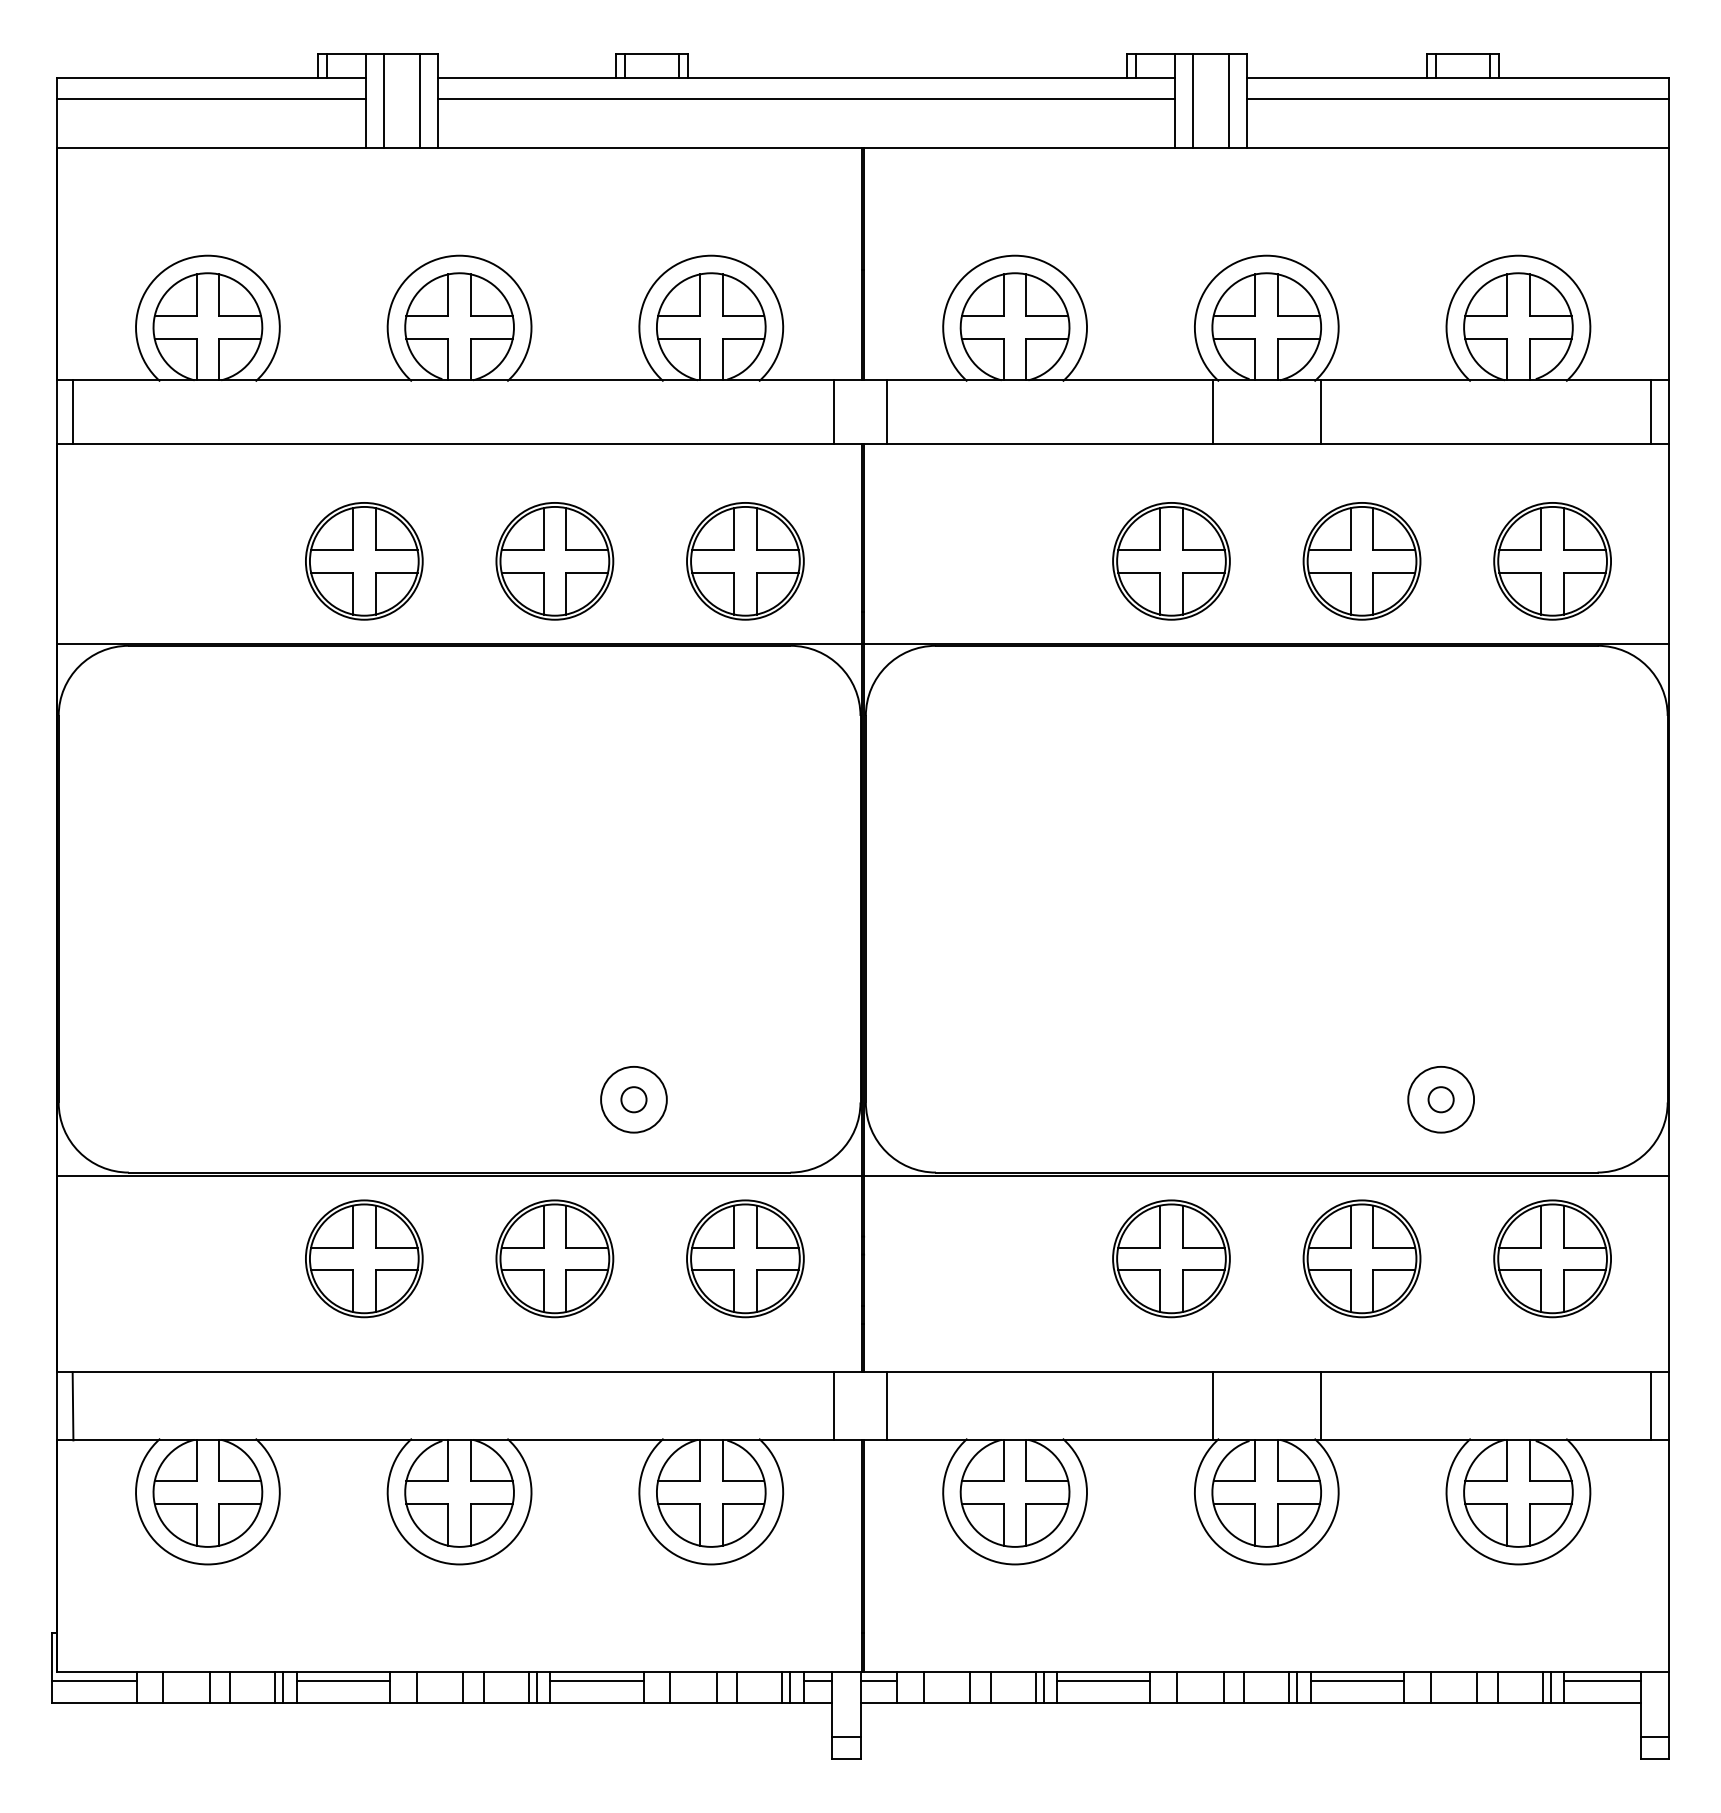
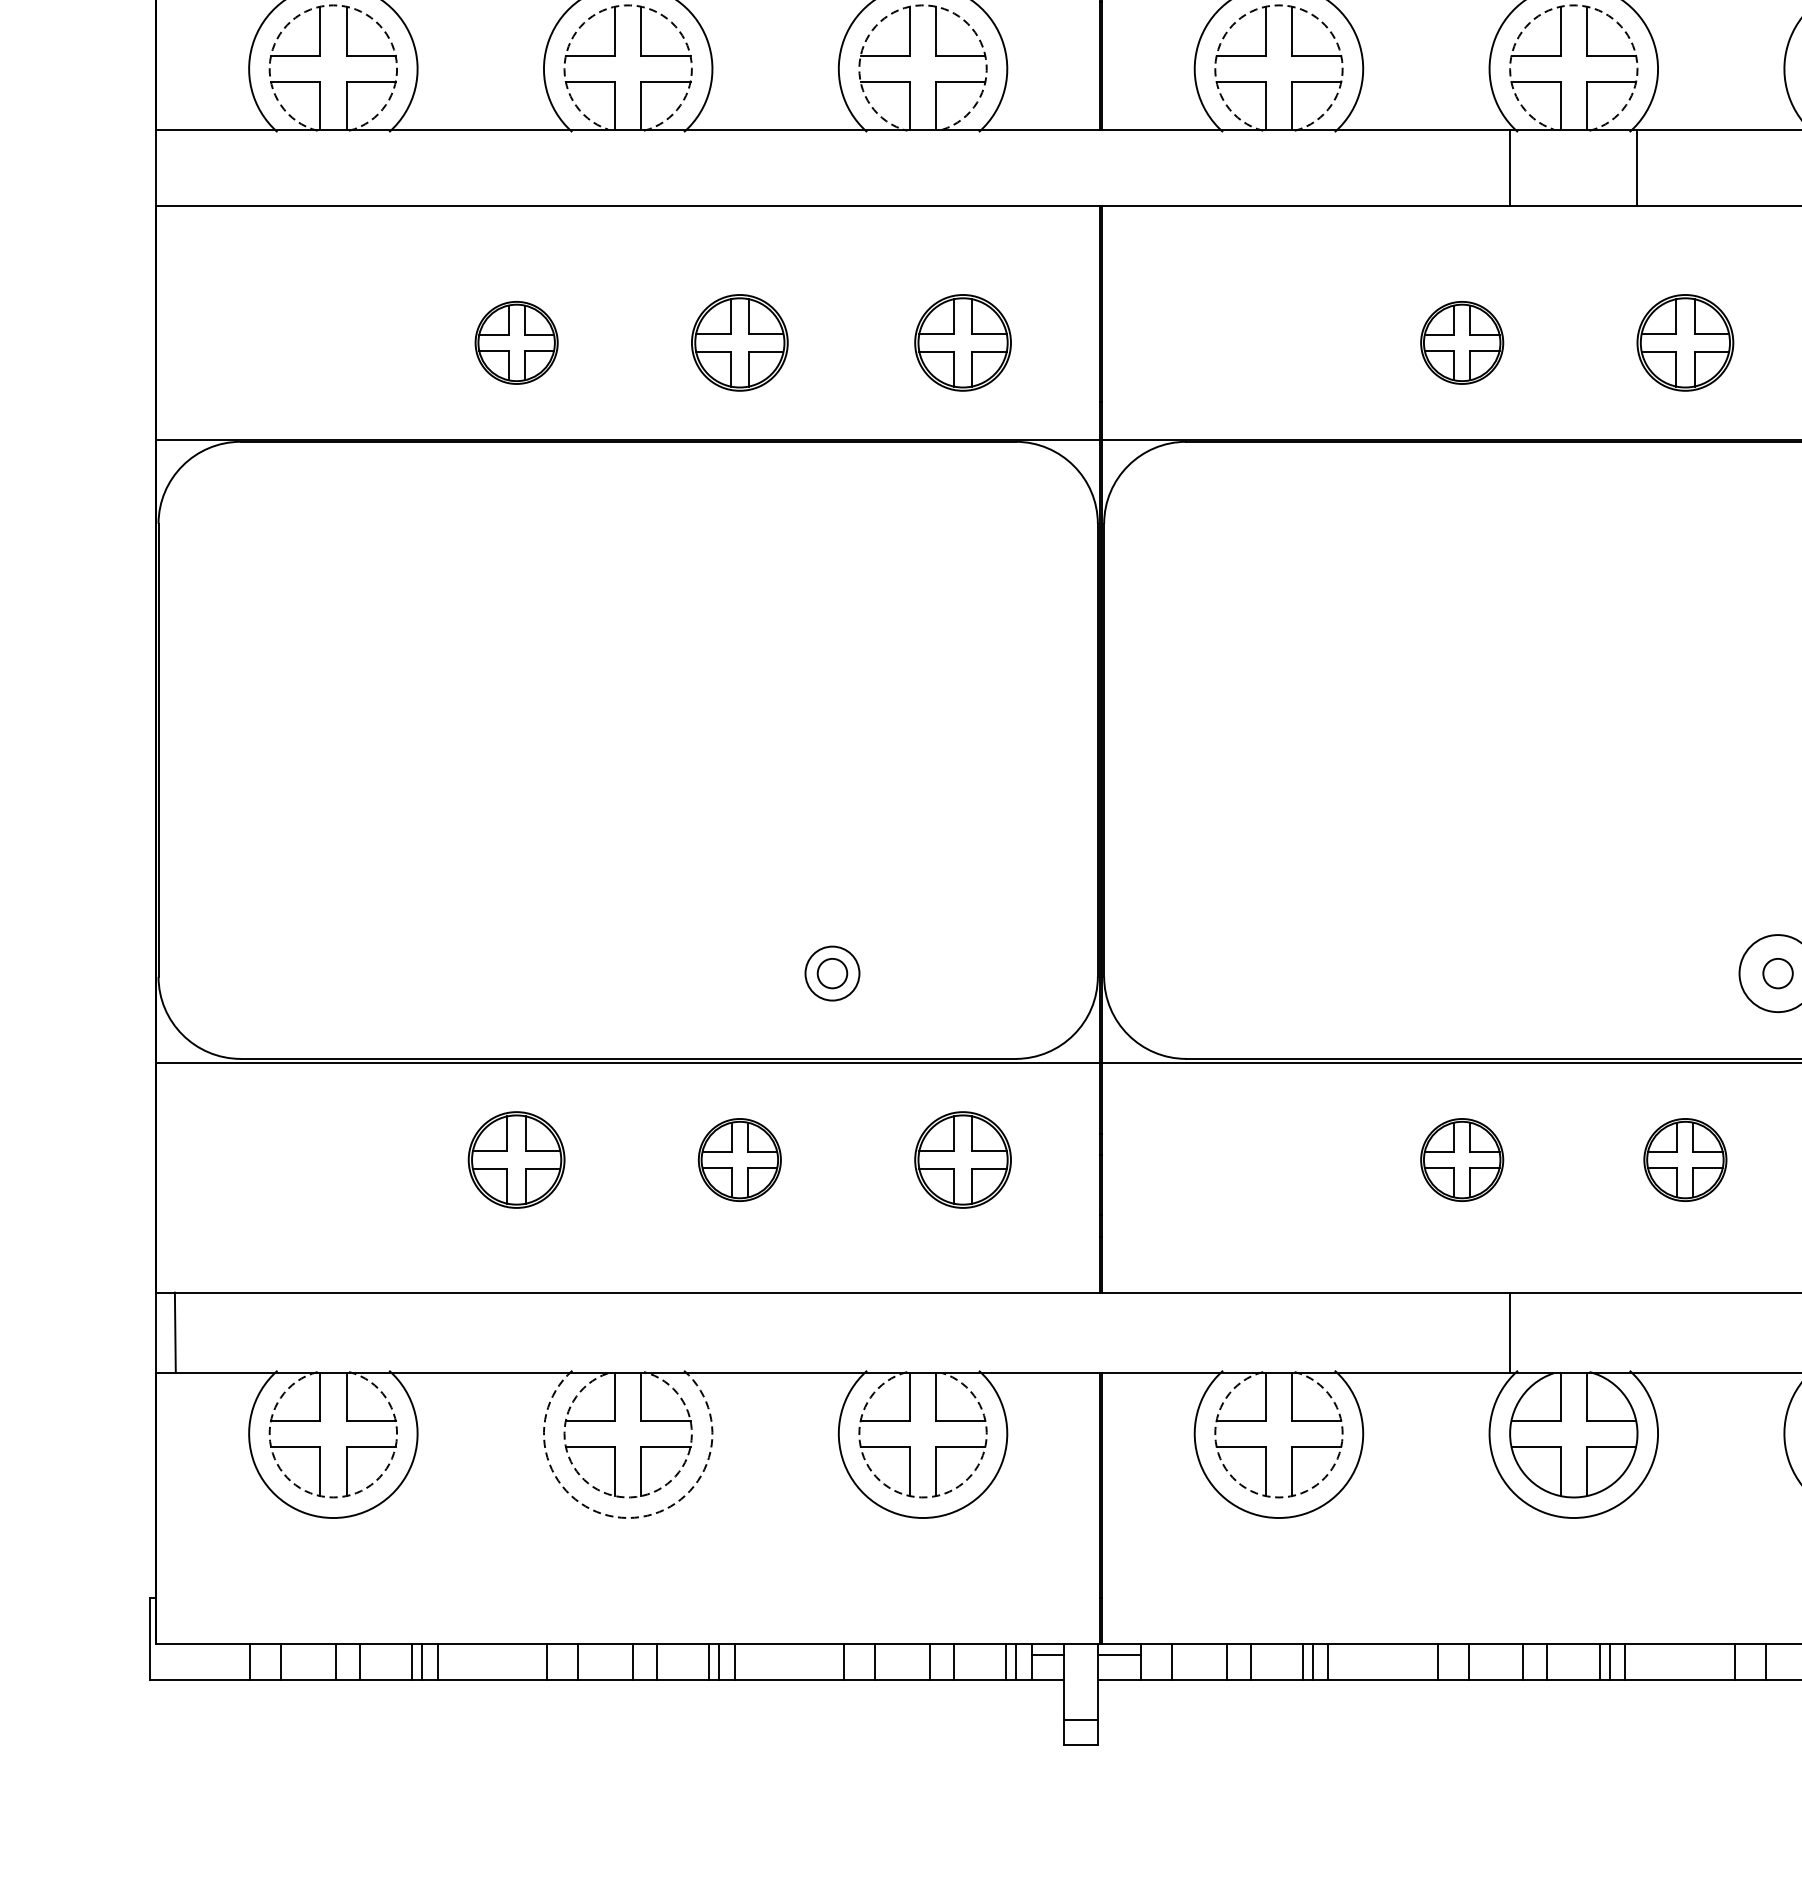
arc: (207, 273) -> (332, 5), solid -> dashed
arc: (461, 273) -> (630, 5), solid -> dashed
arc: (709, 273) -> (920, 5), solid -> dashed
arc: (1015, 273) -> (1279, 5), solid -> dashed
arc: (1268, 273) -> (1575, 5), solid -> dashed
line: (73, 411) -> (175, 167), removed
line: (833, 411) -> (1066, 167), removed
line: (887, 411) -> (1129, 167), removed
part: (364, 561) -> (516, 343), size x0.6
part: (554, 561) -> (739, 343), size x0.7
part: (745, 561) -> (963, 343), size x0.7
part: (1171, 561) -> (1462, 343), size x0.6
part: (1361, 561) -> (1684, 343), size x0.7
circle: (633, 1099) -> (831, 973), size x0.7
part: (364, 1258) -> (516, 1159), size x0.7
part: (554, 1258) -> (739, 1159), size x0.6
part: (745, 1258) -> (963, 1159), size x0.7
part: (1171, 1258) -> (1462, 1159), size x0.6
part: (1361, 1258) -> (1684, 1159), size x0.6
line: (833, 1406) -> (1066, 1332), removed
line: (887, 1406) -> (1129, 1332), removed
line: (1321, 1406) -> (1637, 1332), removed
arc: (207, 1546) -> (332, 1496), solid -> dashed
arc: (461, 1546) -> (630, 1496), solid -> dashed
arc: (709, 1546) -> (920, 1496), solid -> dashed
arc: (1015, 1546) -> (1279, 1496), solid -> dashed
arc: (459, 1564) -> (628, 1518), solid -> dashed
line: (93, 1681) -> (199, 1655), removed
line: (343, 1681) -> (492, 1655), removed
line: (596, 1681) -> (788, 1655), removed
line: (1103, 1681) -> (1382, 1655), removed
line: (1356, 1681) -> (1678, 1655), removed

